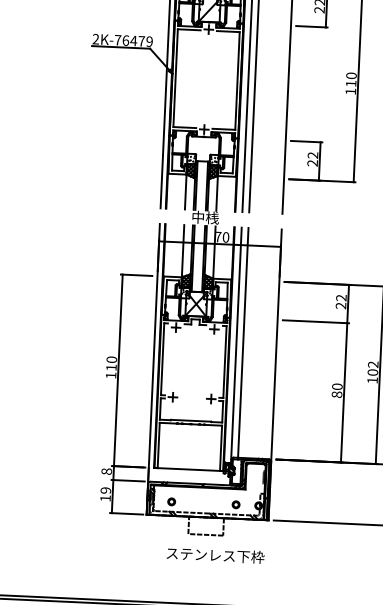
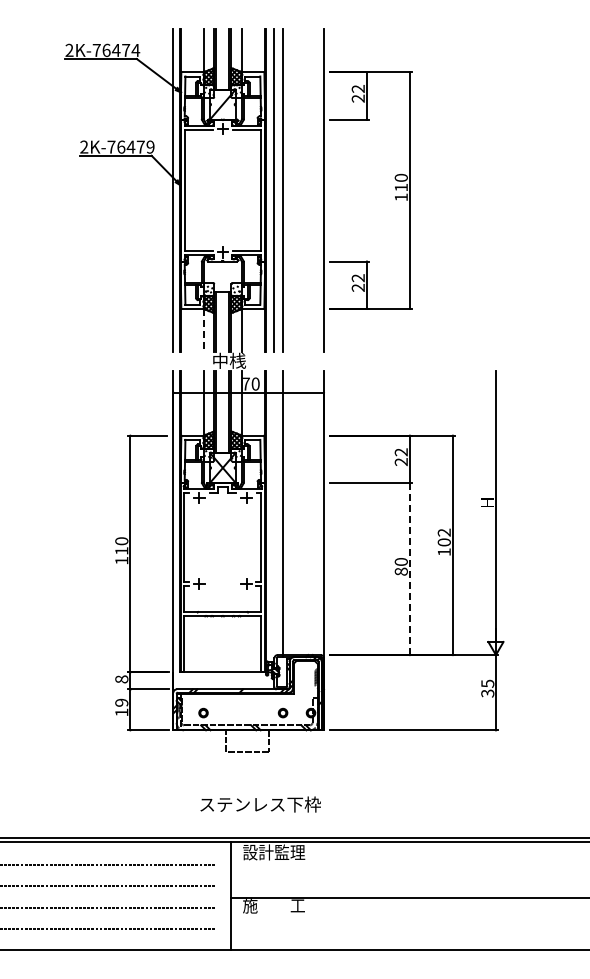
line: (185, 192) -> (203, 330), solid -> dashed
line: (236, 342) -> (274, 513), removed
line: (343, 392) -> (409, 568), solid -> dashed
text: (215, 555) -> (260, 804), moved

